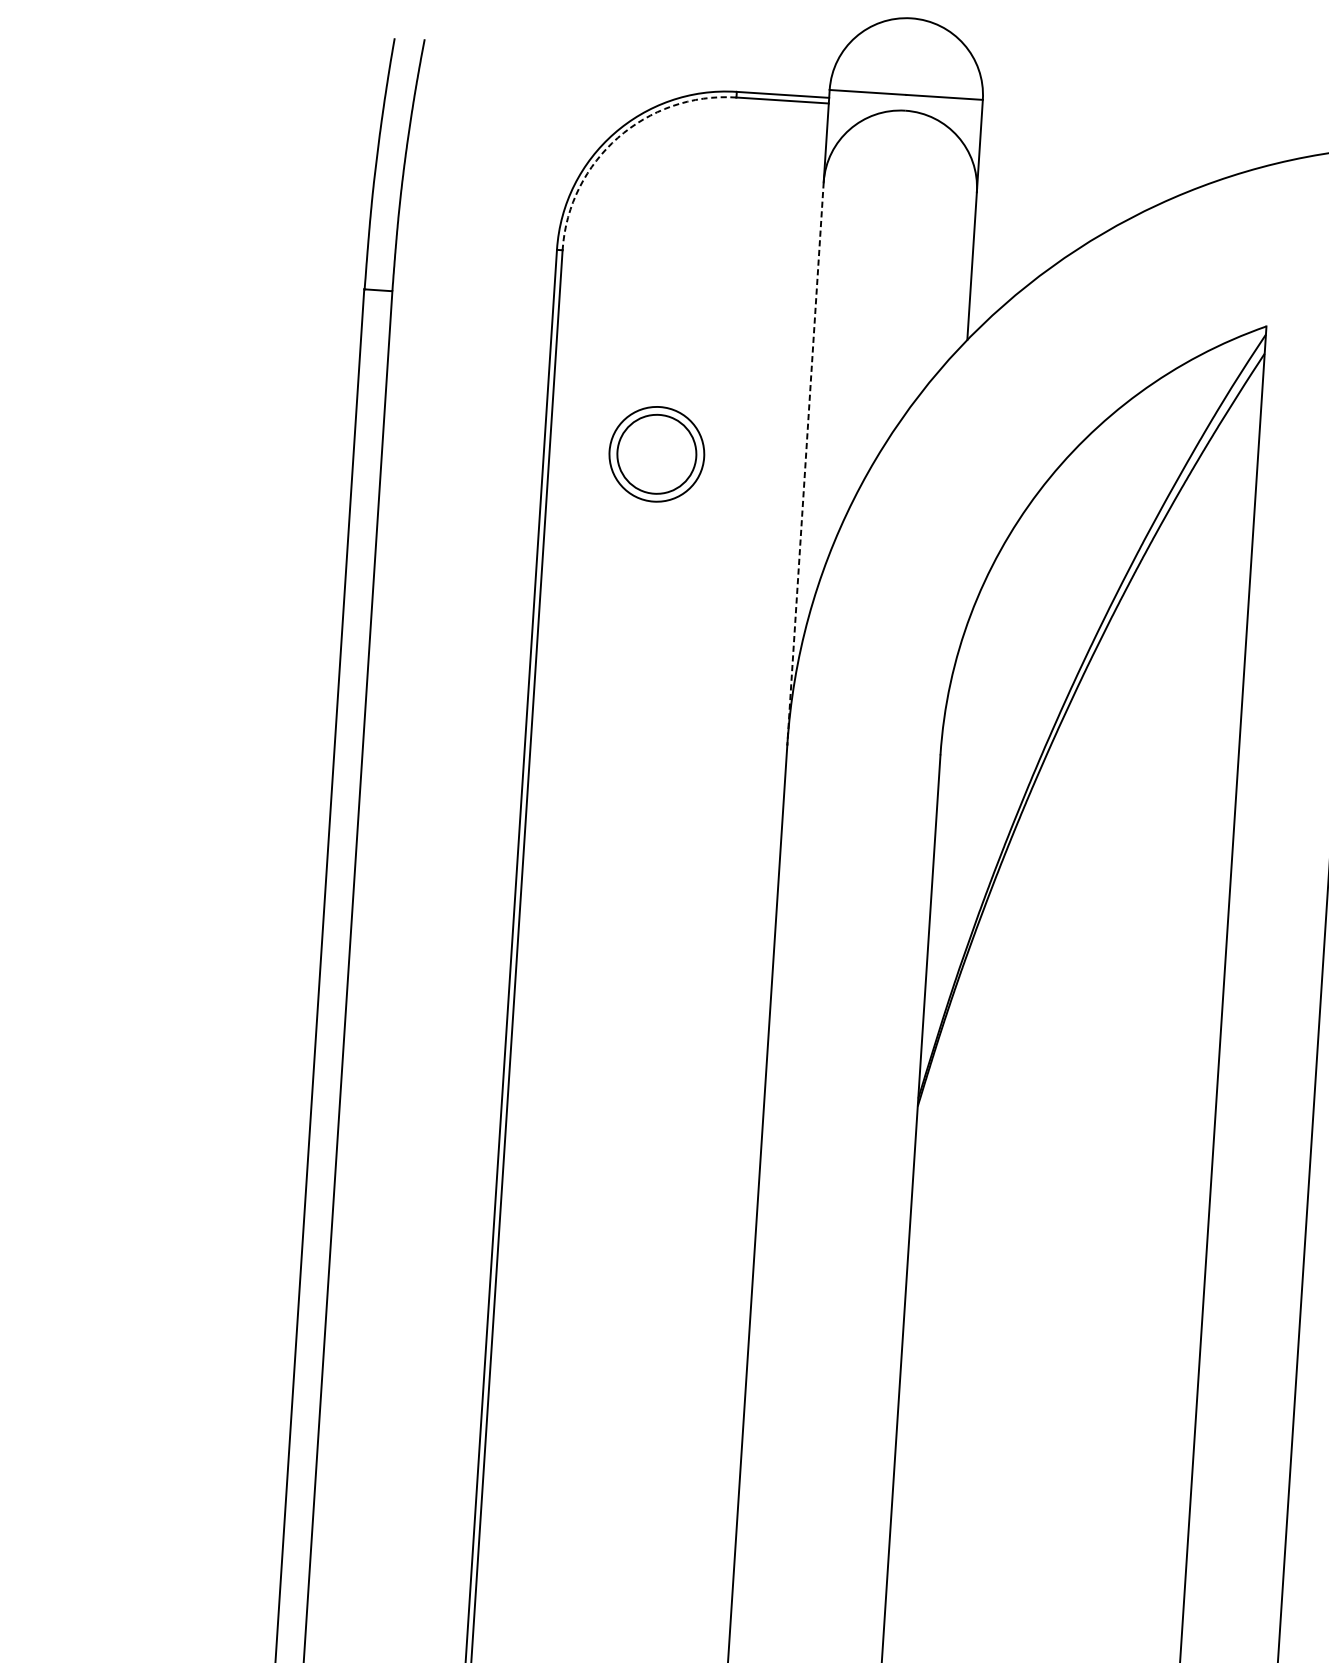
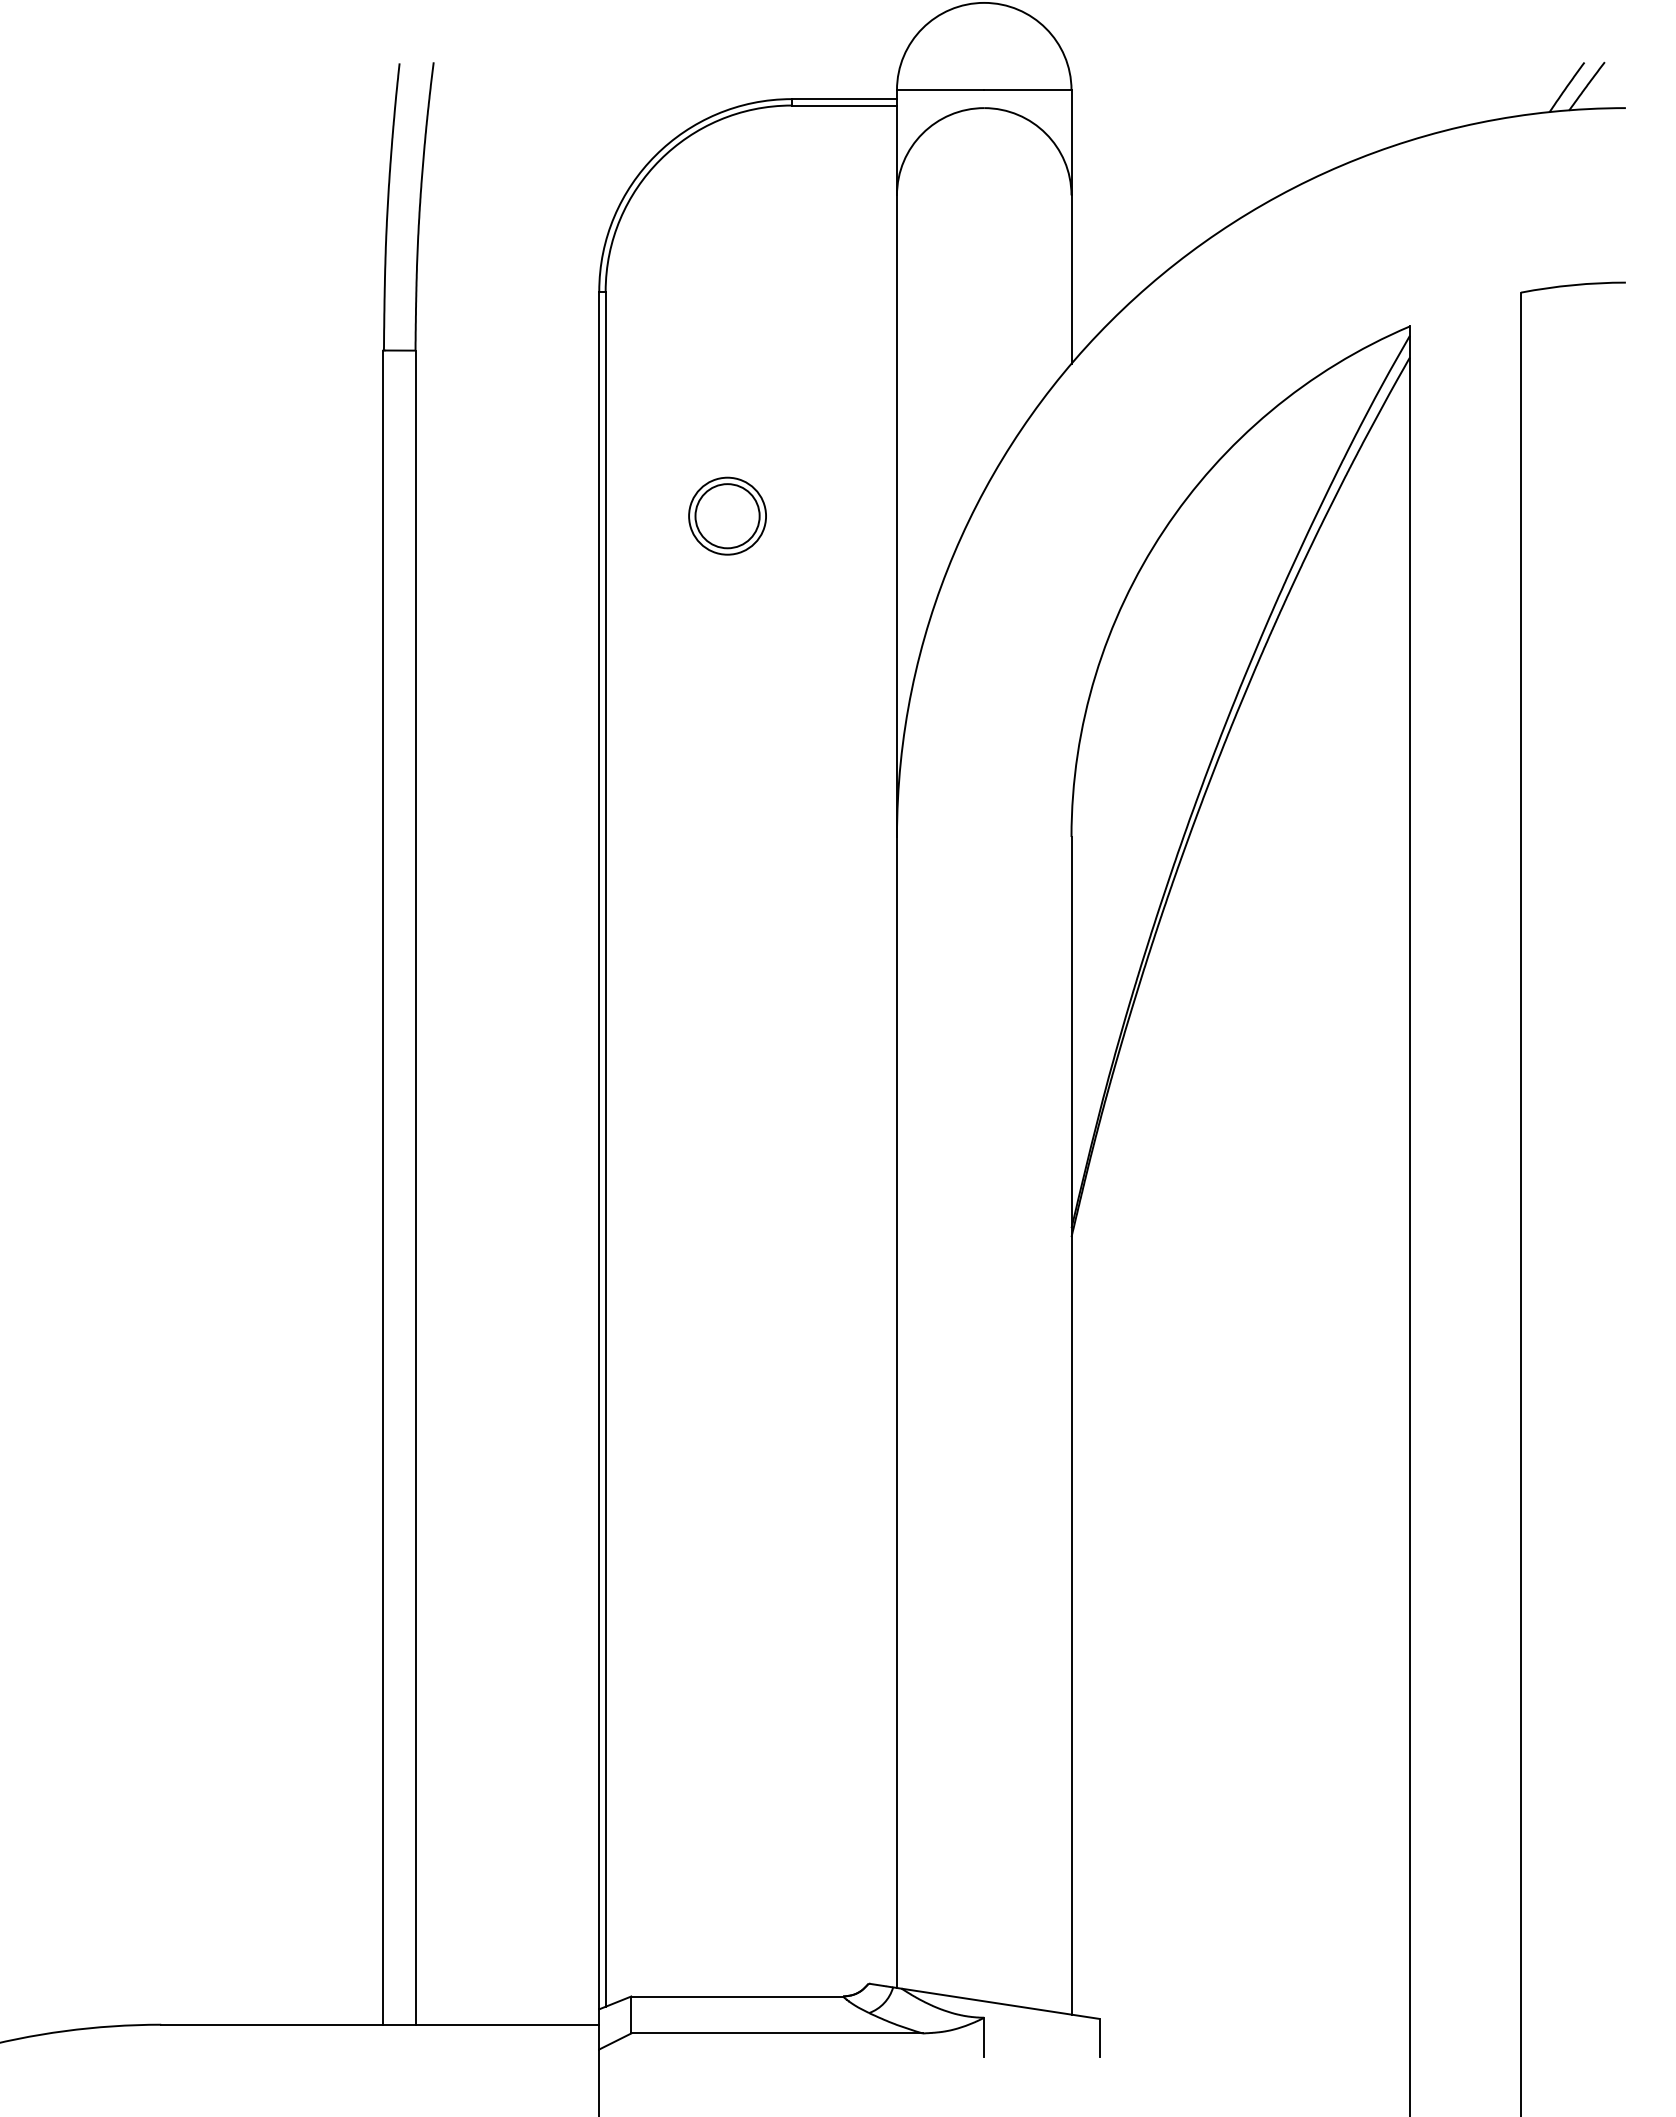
arc: (618, 138) -> (660, 160), dashed -> solid
part: (656, 453) -> (727, 515), size x0.71
line: (805, 464) -> (896, 516), dashed -> solid

